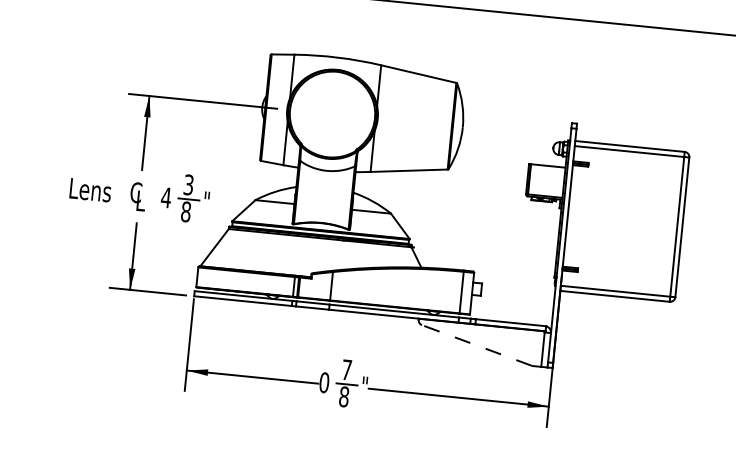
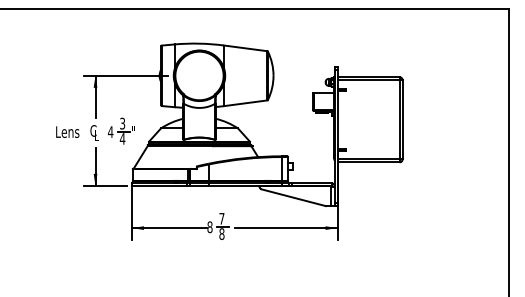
text: (185, 211) -> (122, 138), 8 -> 4
line: (476, 345) -> (293, 197), dashed -> solid
text: (323, 381) -> (209, 226), 0 -> 8

